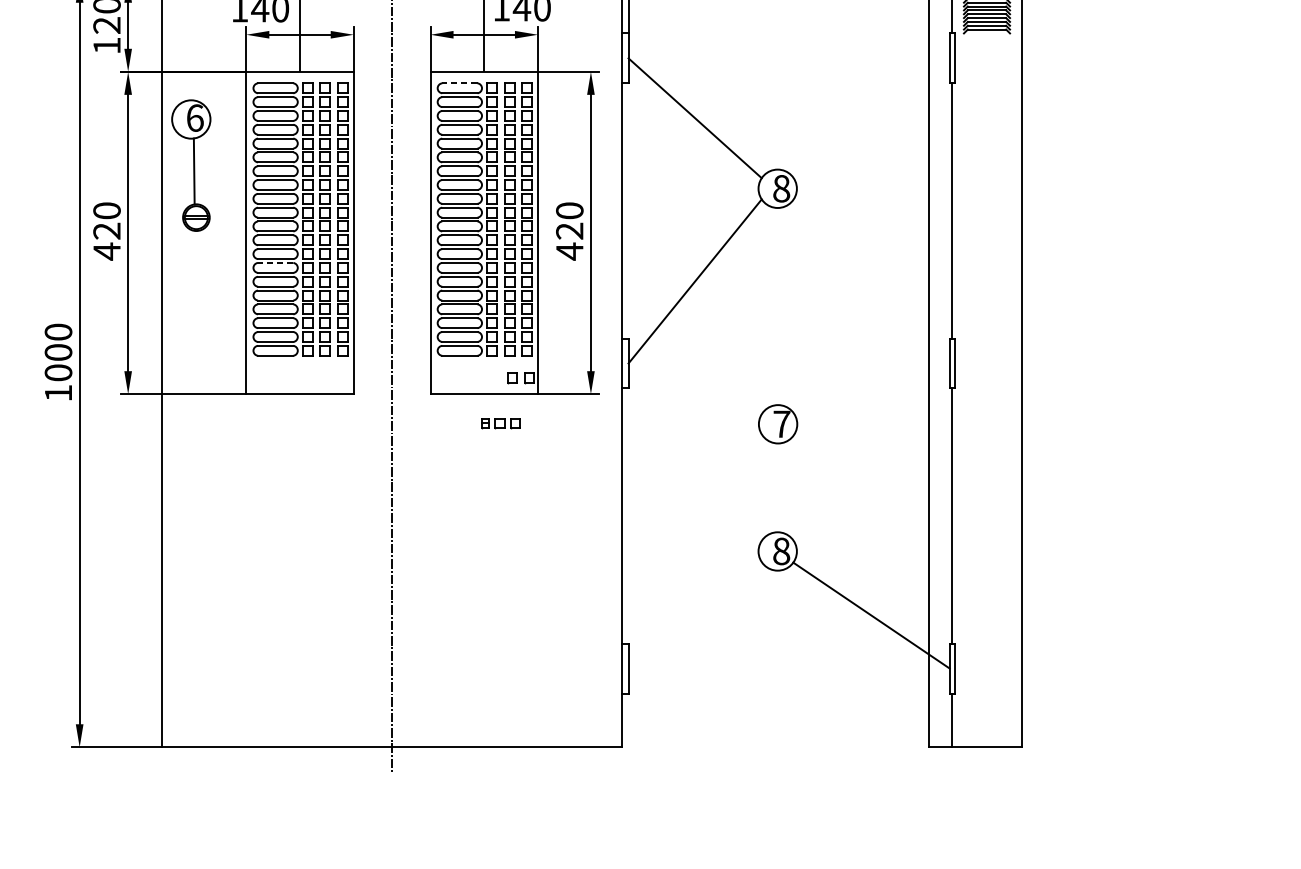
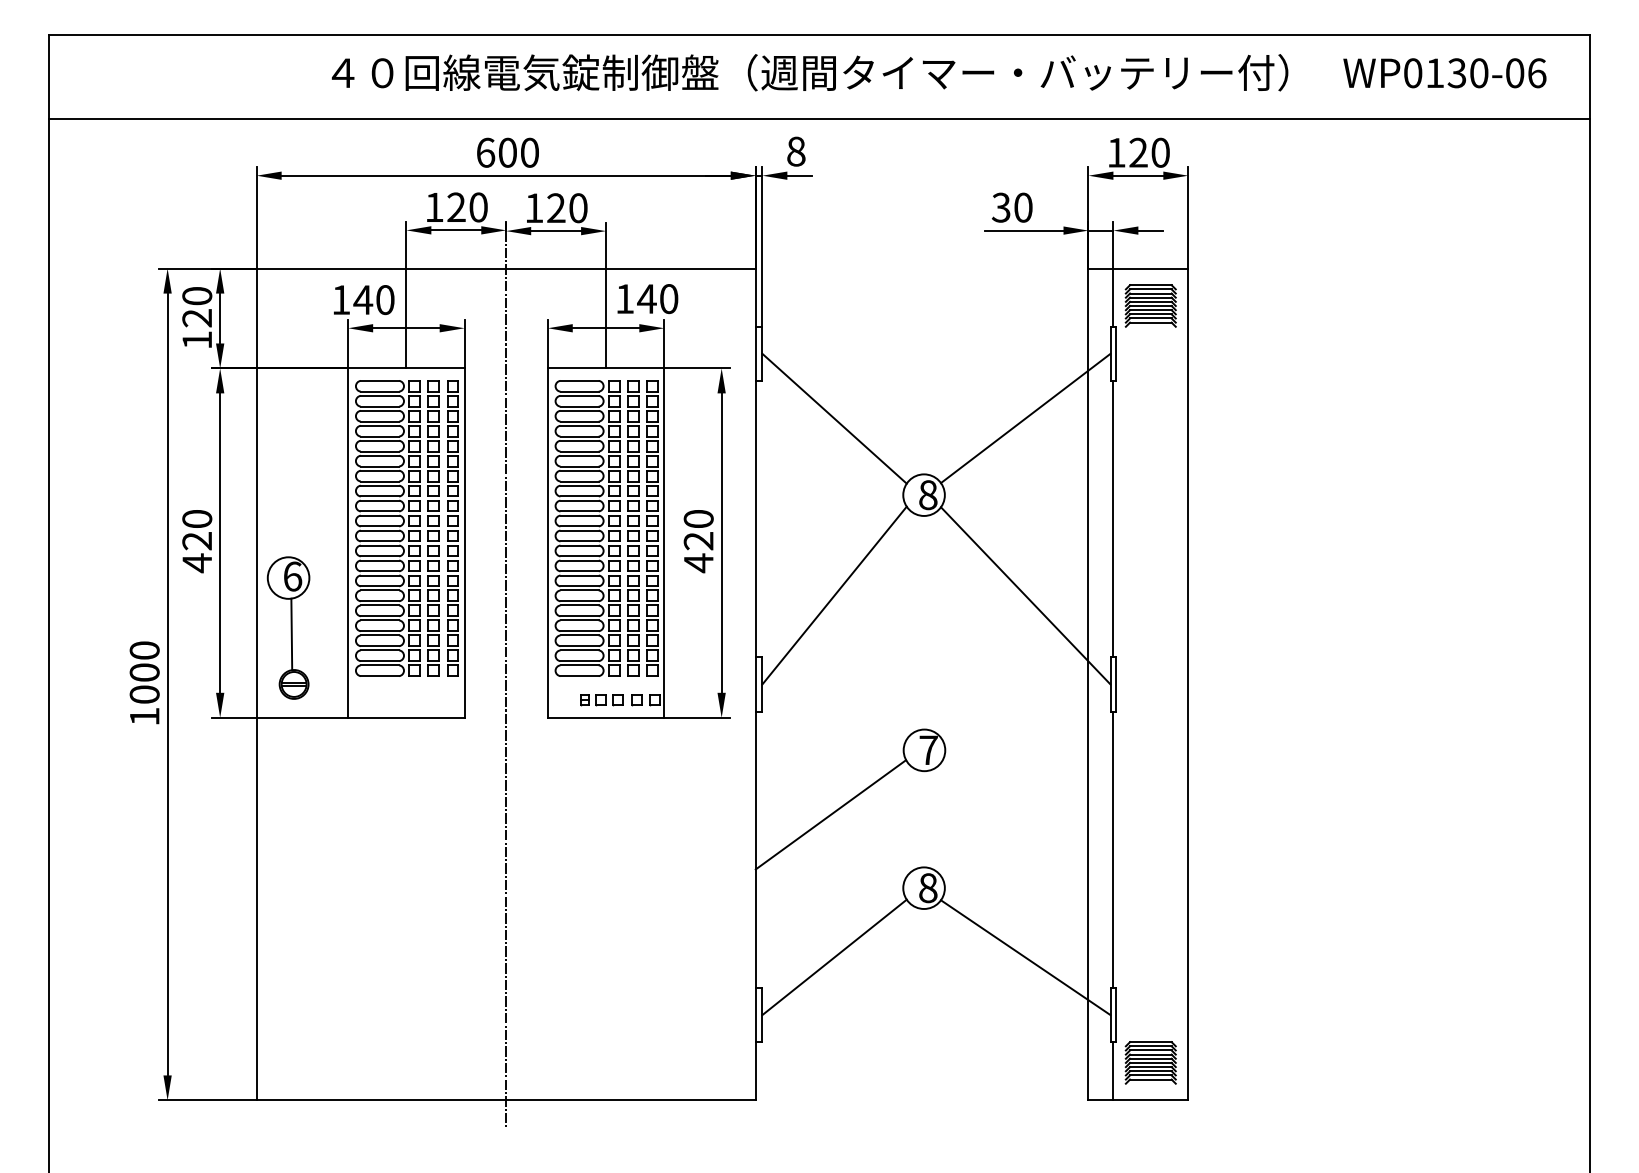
line: (459, 82) -> (579, 380), dashed -> solid
line: (871, 118) -> (1025, 418), added
part: (191, 165) -> (288, 627), moved
line: (275, 262) -> (379, 575), dashed -> solid
line: (871, 281) -> (1025, 595), added
part: (500, 423) -> (601, 700), moved
line: (691, 483) -> (830, 814), added
line: (695, 615) -> (834, 957), added
part: (986, 712) -> (1150, 1062), added

